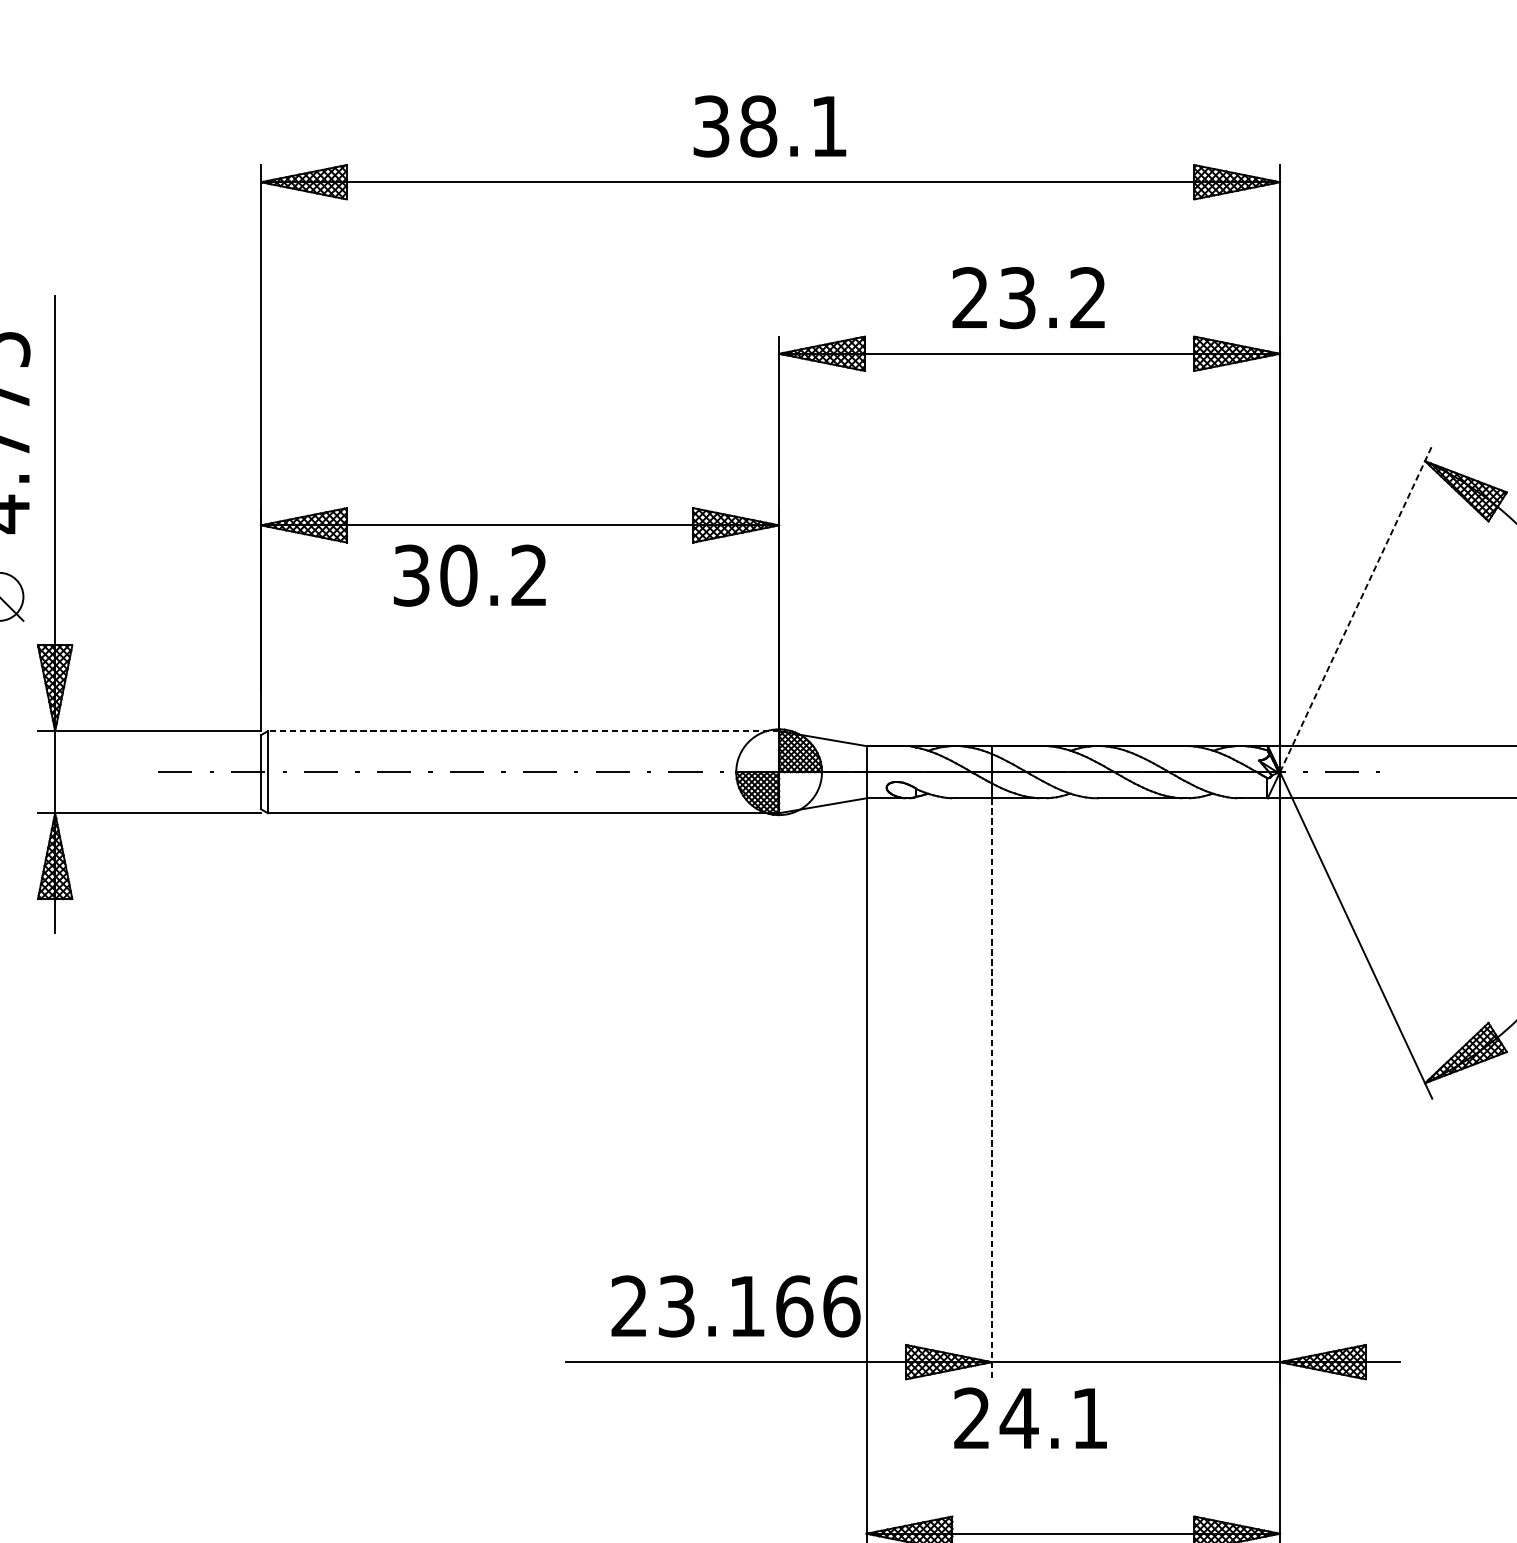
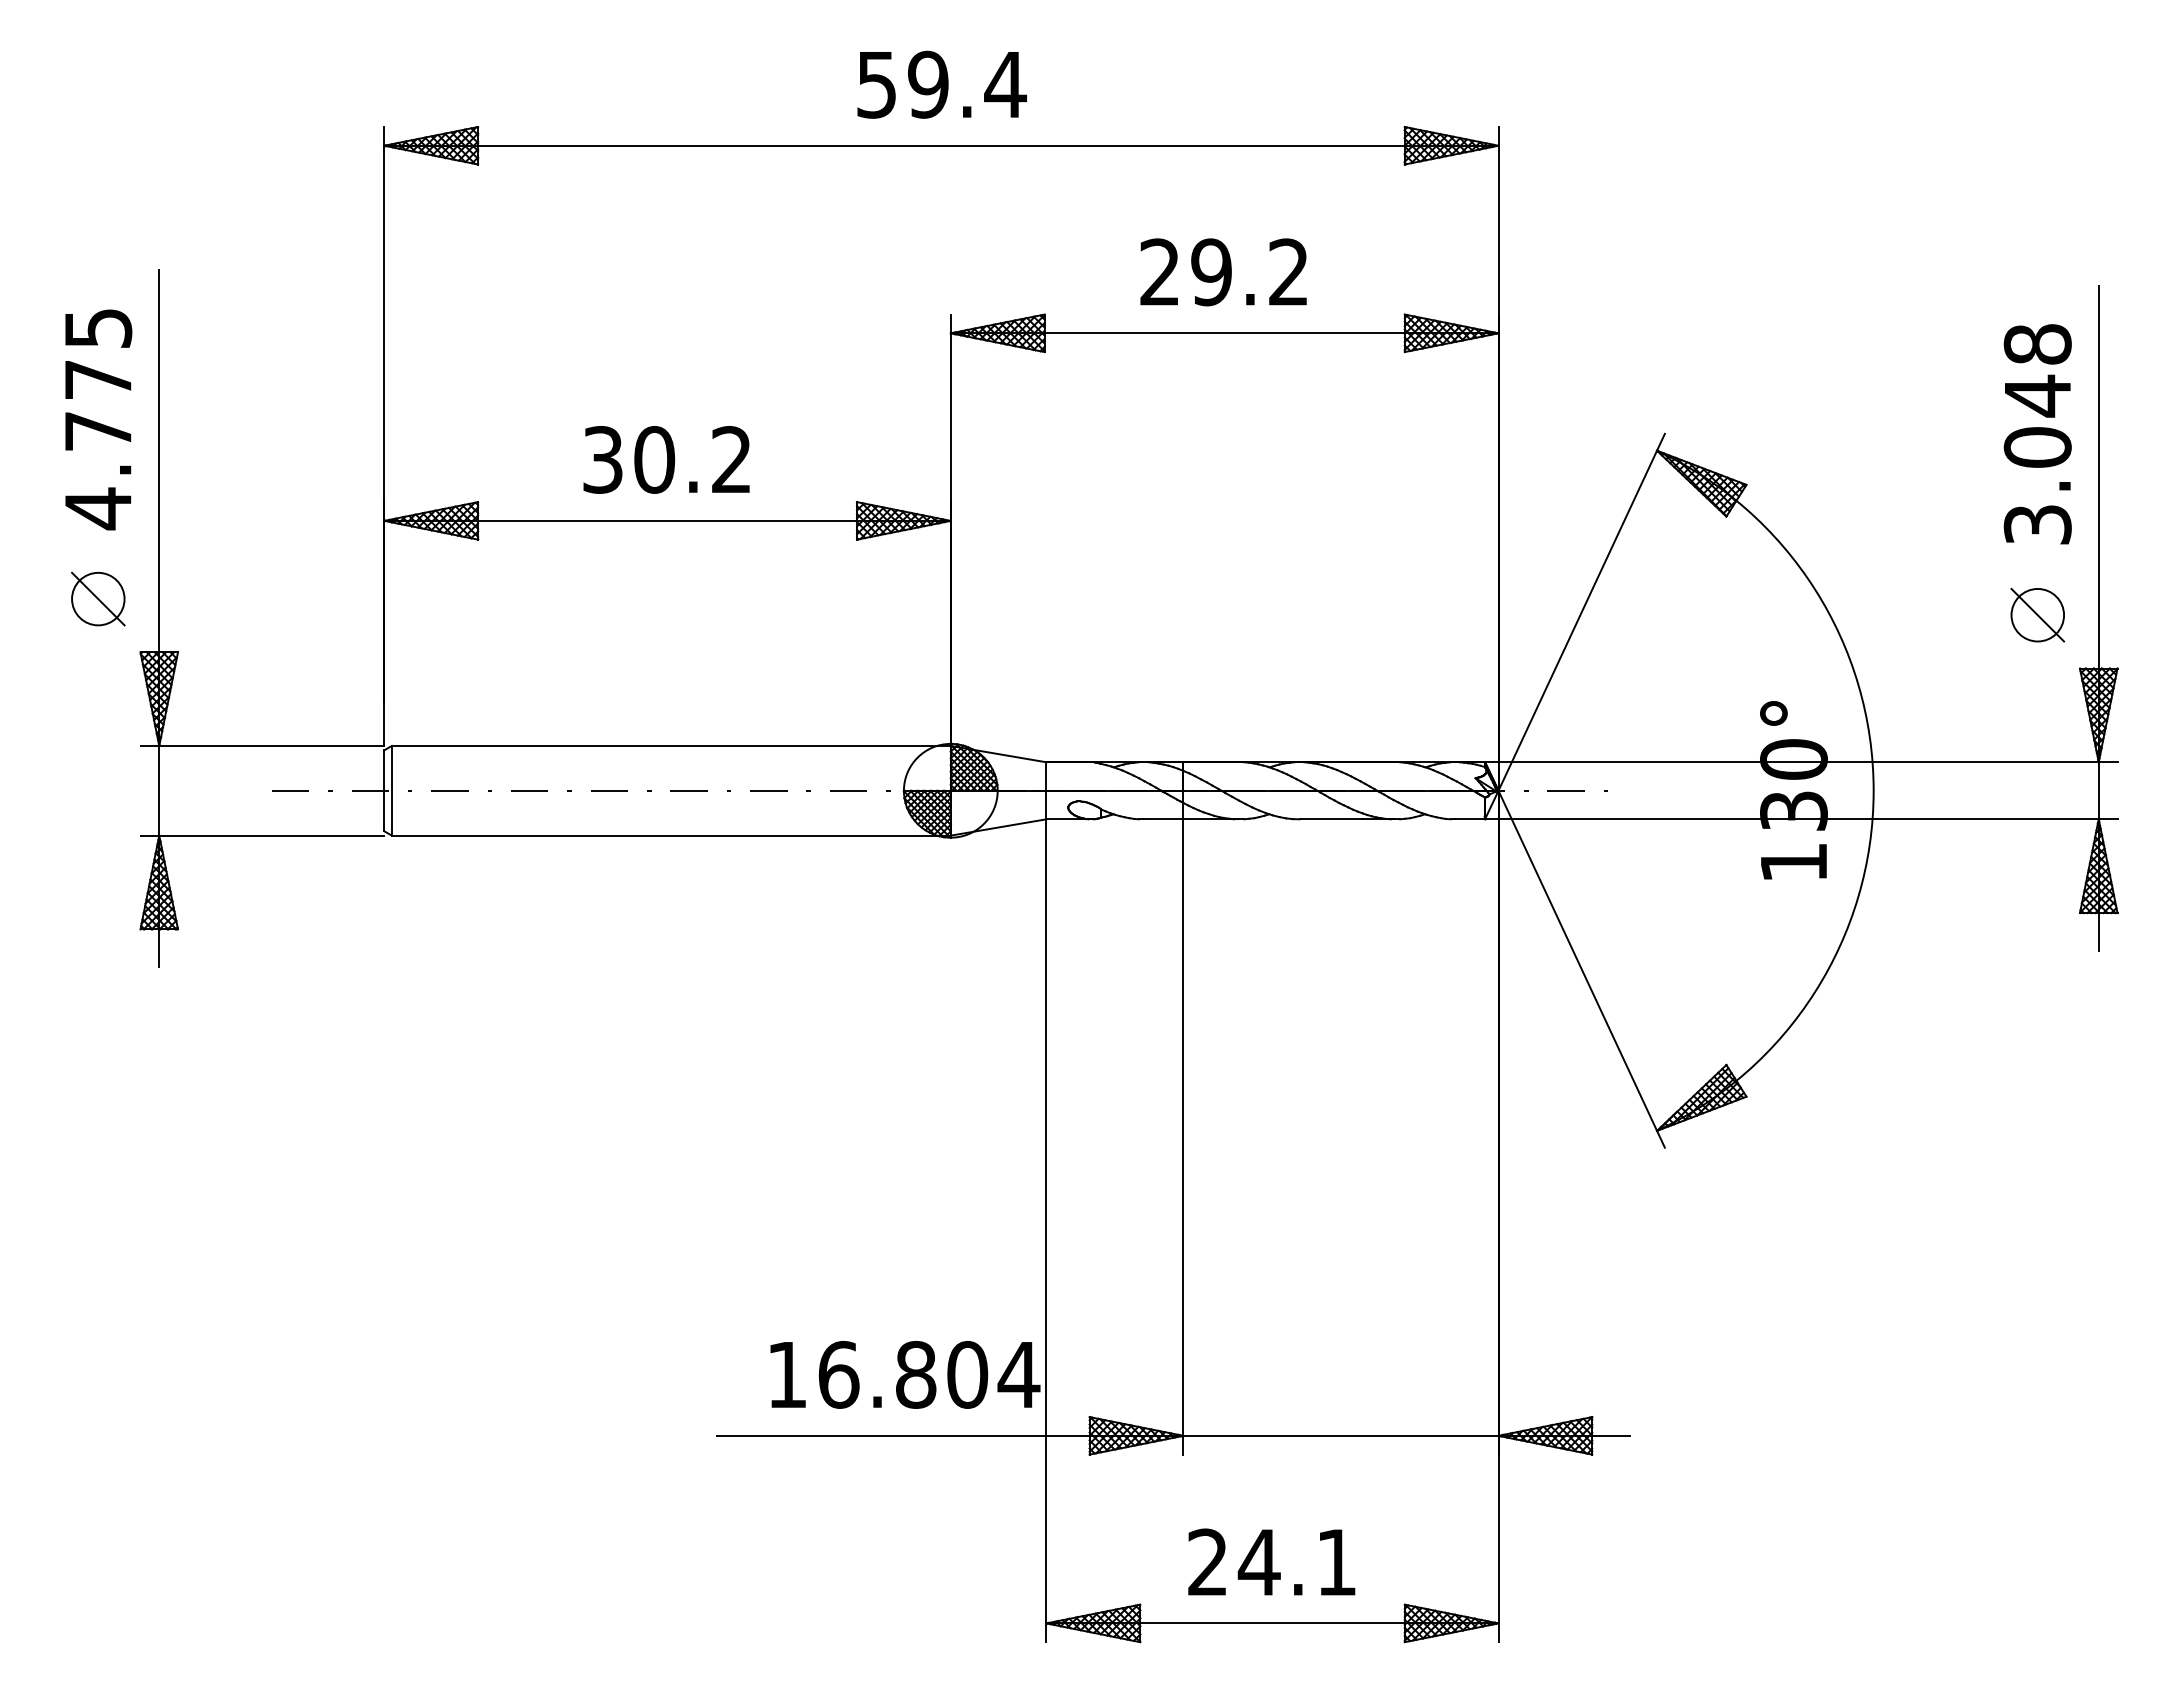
text: (771, 126) -> (942, 84), 38.1 -> 59.4
text: (1017, 298) -> (1211, 272), 23.2 -> 29.2
text: (469, 575) -> (666, 459), moved
line: (1355, 609) -> (1581, 612), dashed -> solid
line: (522, 730) -> (670, 745), dashed -> solid
line: (991, 1088) -> (1183, 1136), dashed -> solid
text: (735, 1306) -> (903, 1374), 23.166 -> 16.804
text: (1030, 1417) -> (1271, 1561), moved

